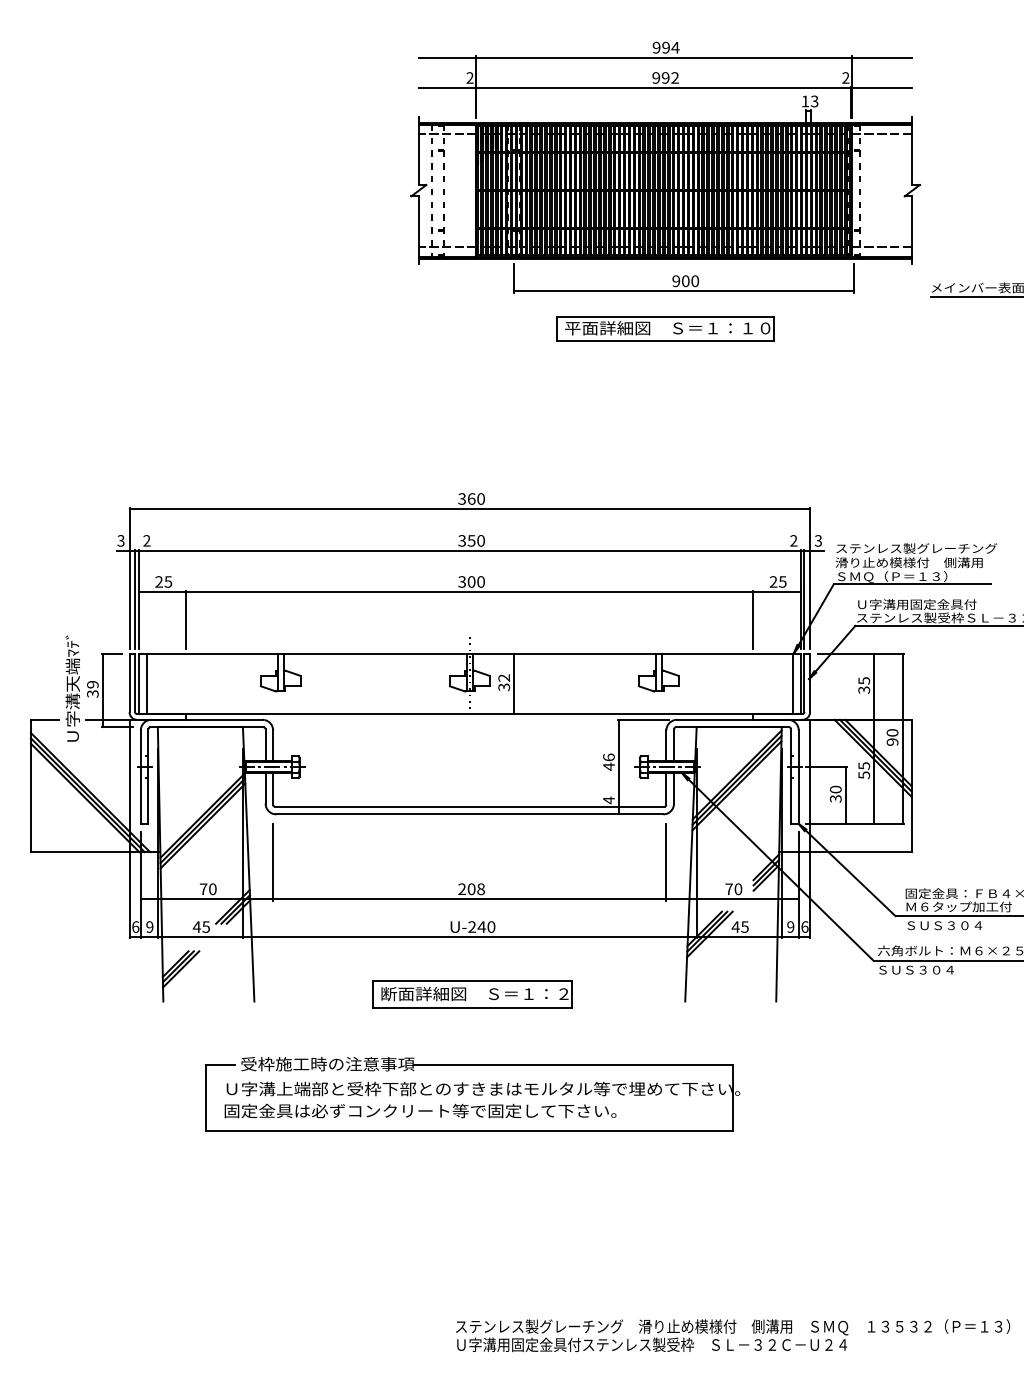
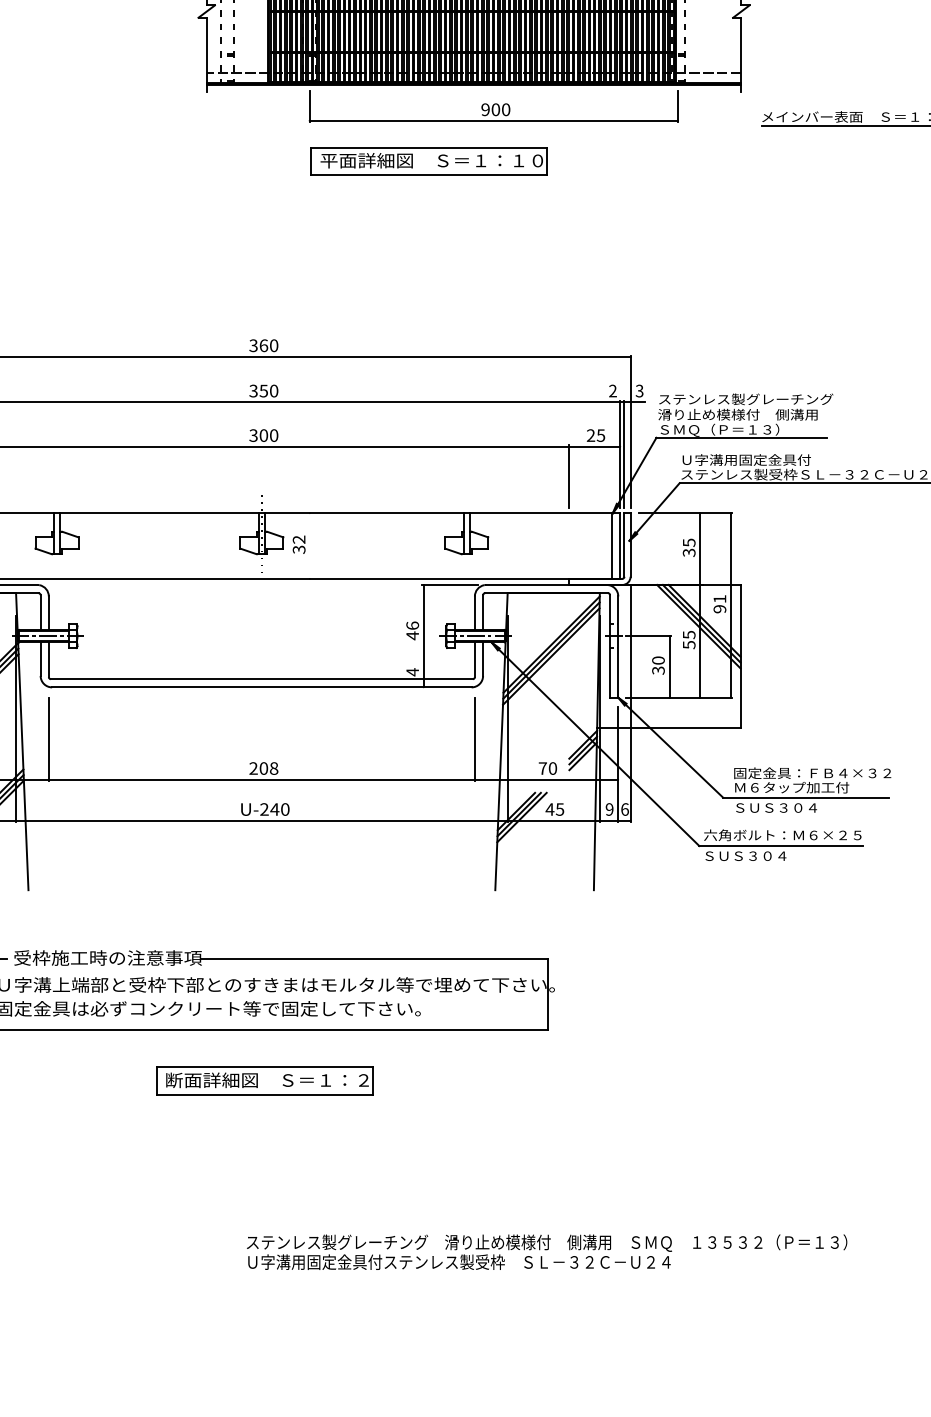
part: (665, 328) -> (429, 160), moved
line: (514, 683) -> (310, 545), removed
text: (892, 732) -> (719, 598), 90 -> 91
part: (472, 994) -> (264, 1080), moved

